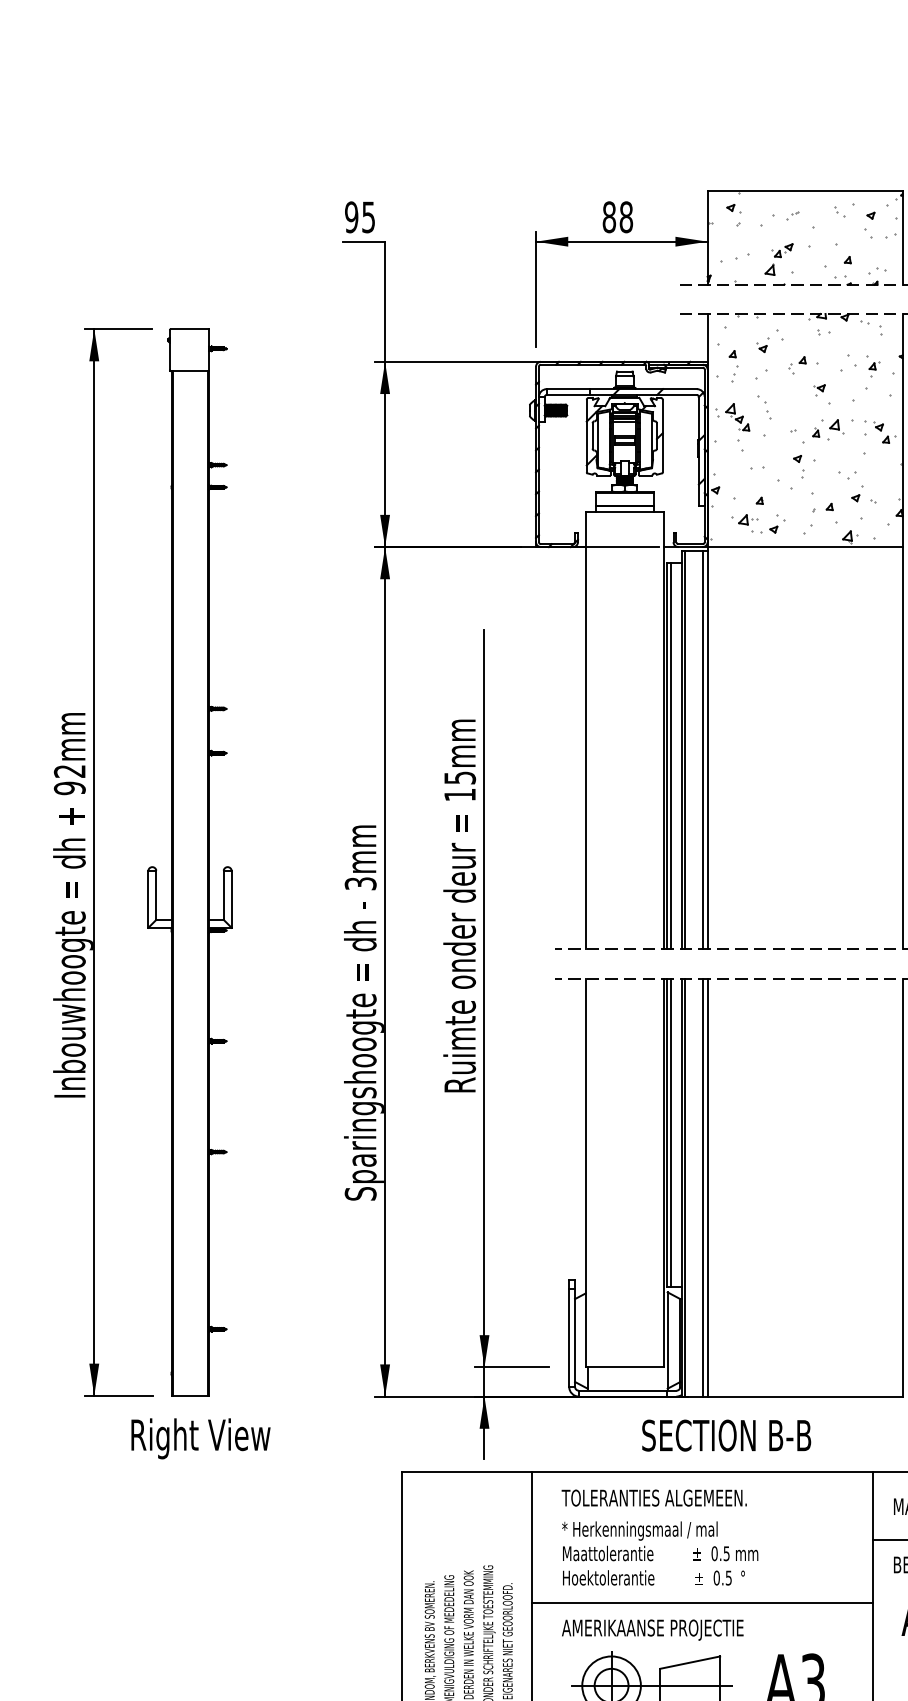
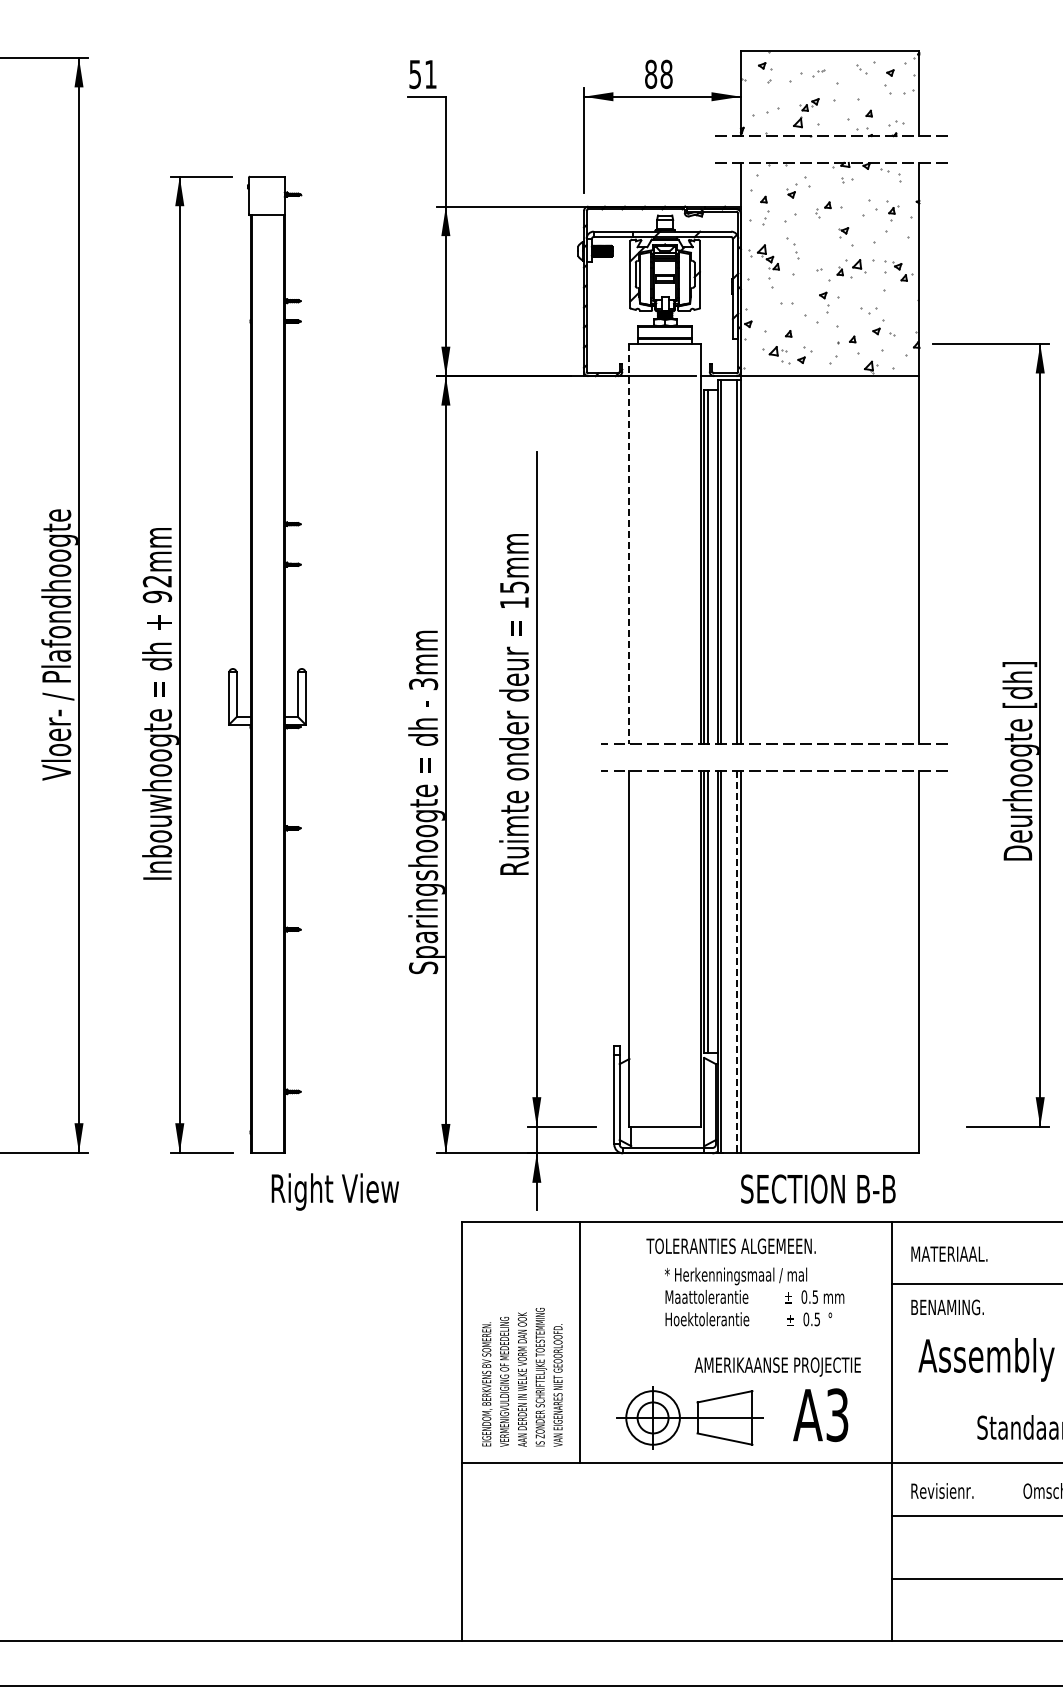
text: (359, 217) -> (422, 74), 95 -> 51
line: (585, 731) -> (629, 544), solid -> dashed
line: (702, 1187) -> (736, 962), solid -> dashed
text: (726, 1434) -> (818, 1188), moved
text: (199, 1438) -> (334, 1191), moved
text: (653, 1497) -> (730, 1245), moved
text: (660, 1553) -> (754, 1296), moved
line: (702, 1603) -> (736, 1342), removed
text: (652, 1629) -> (777, 1366), moved

